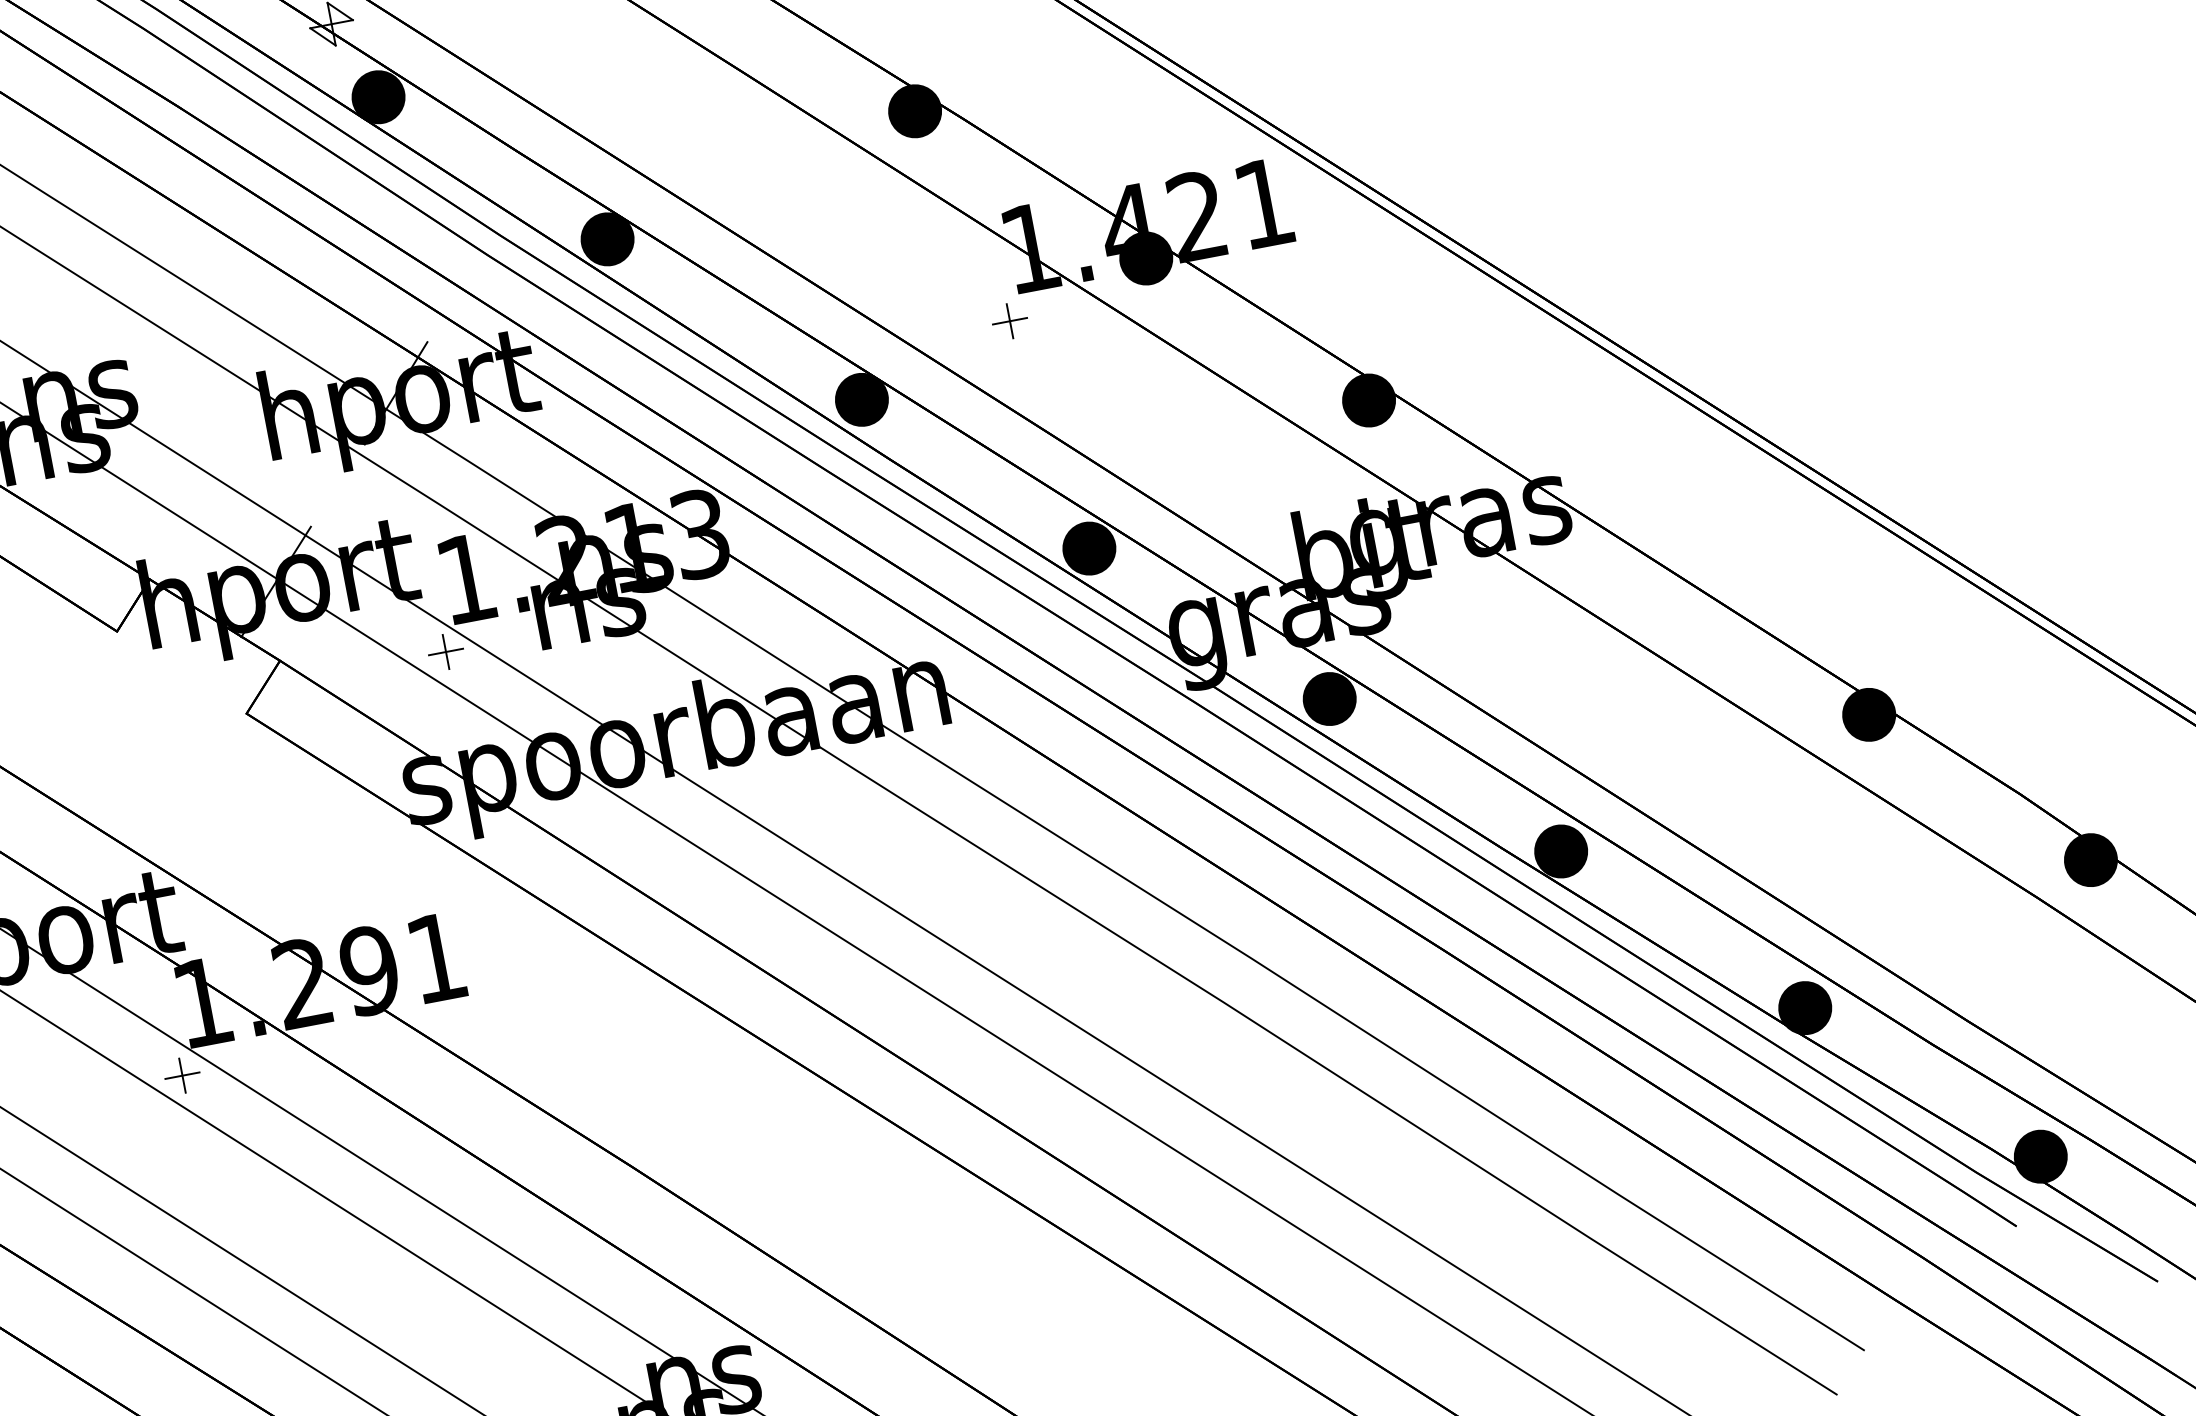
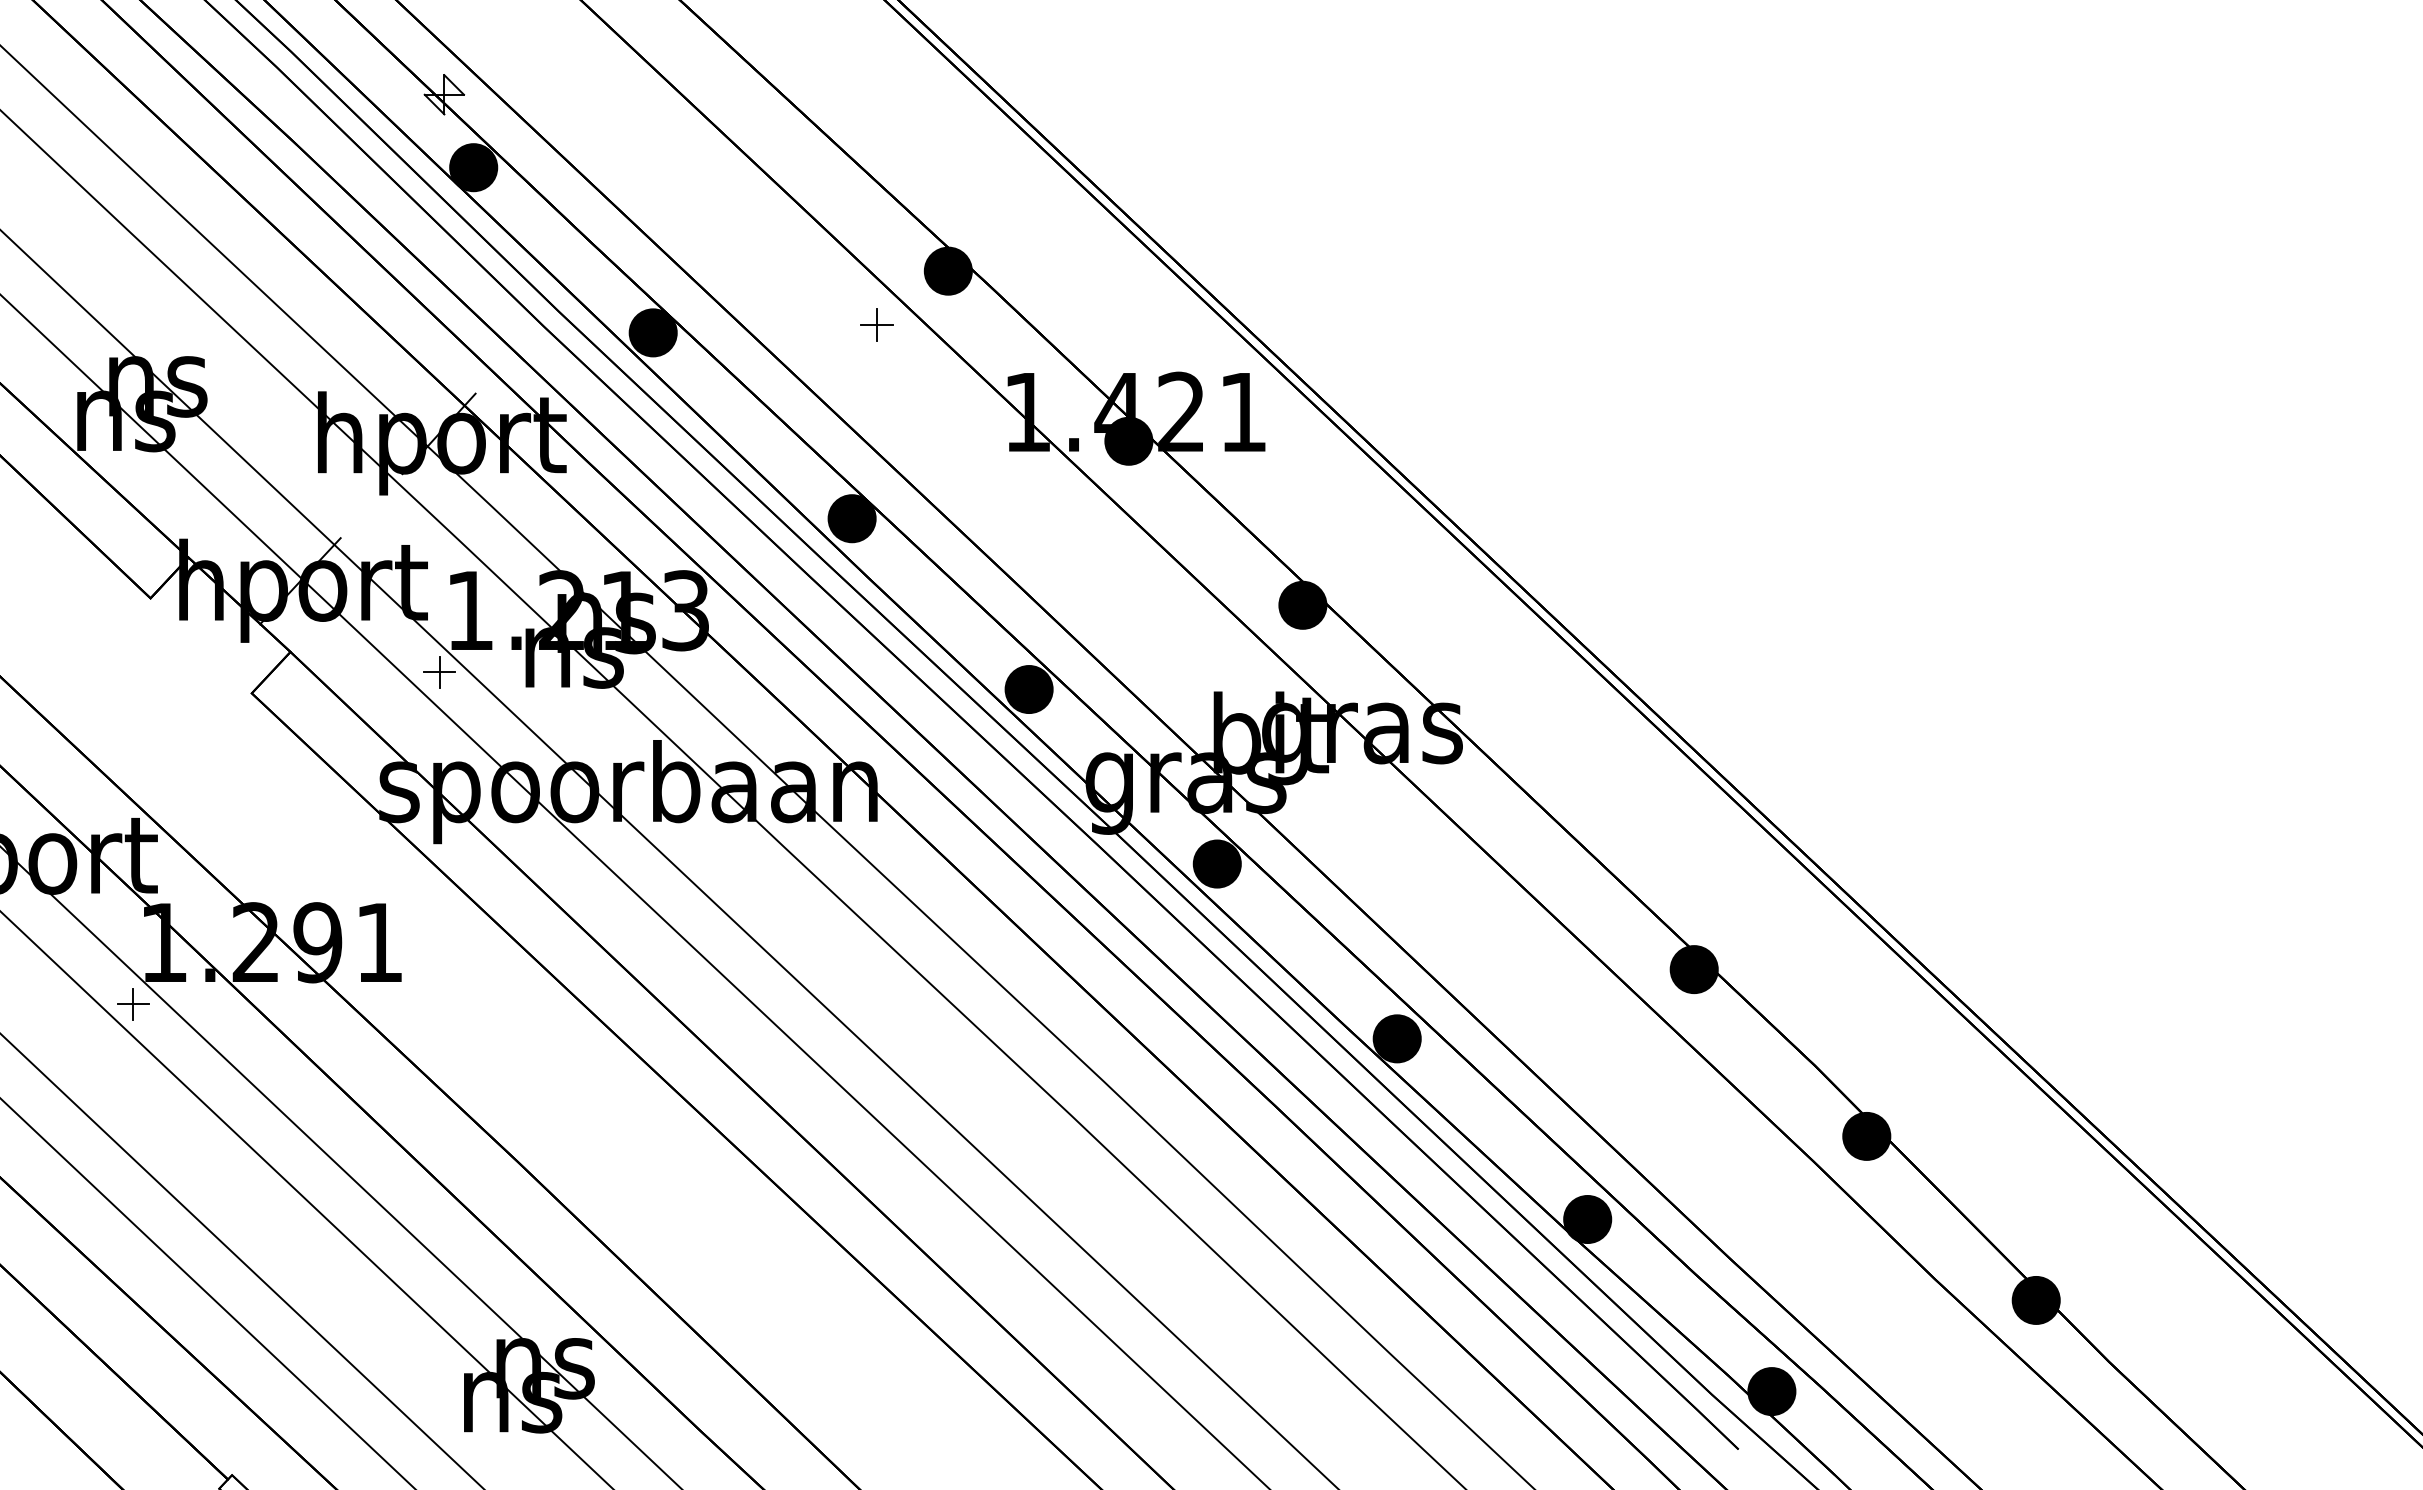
part: (1009, 320) -> (876, 324), moved

